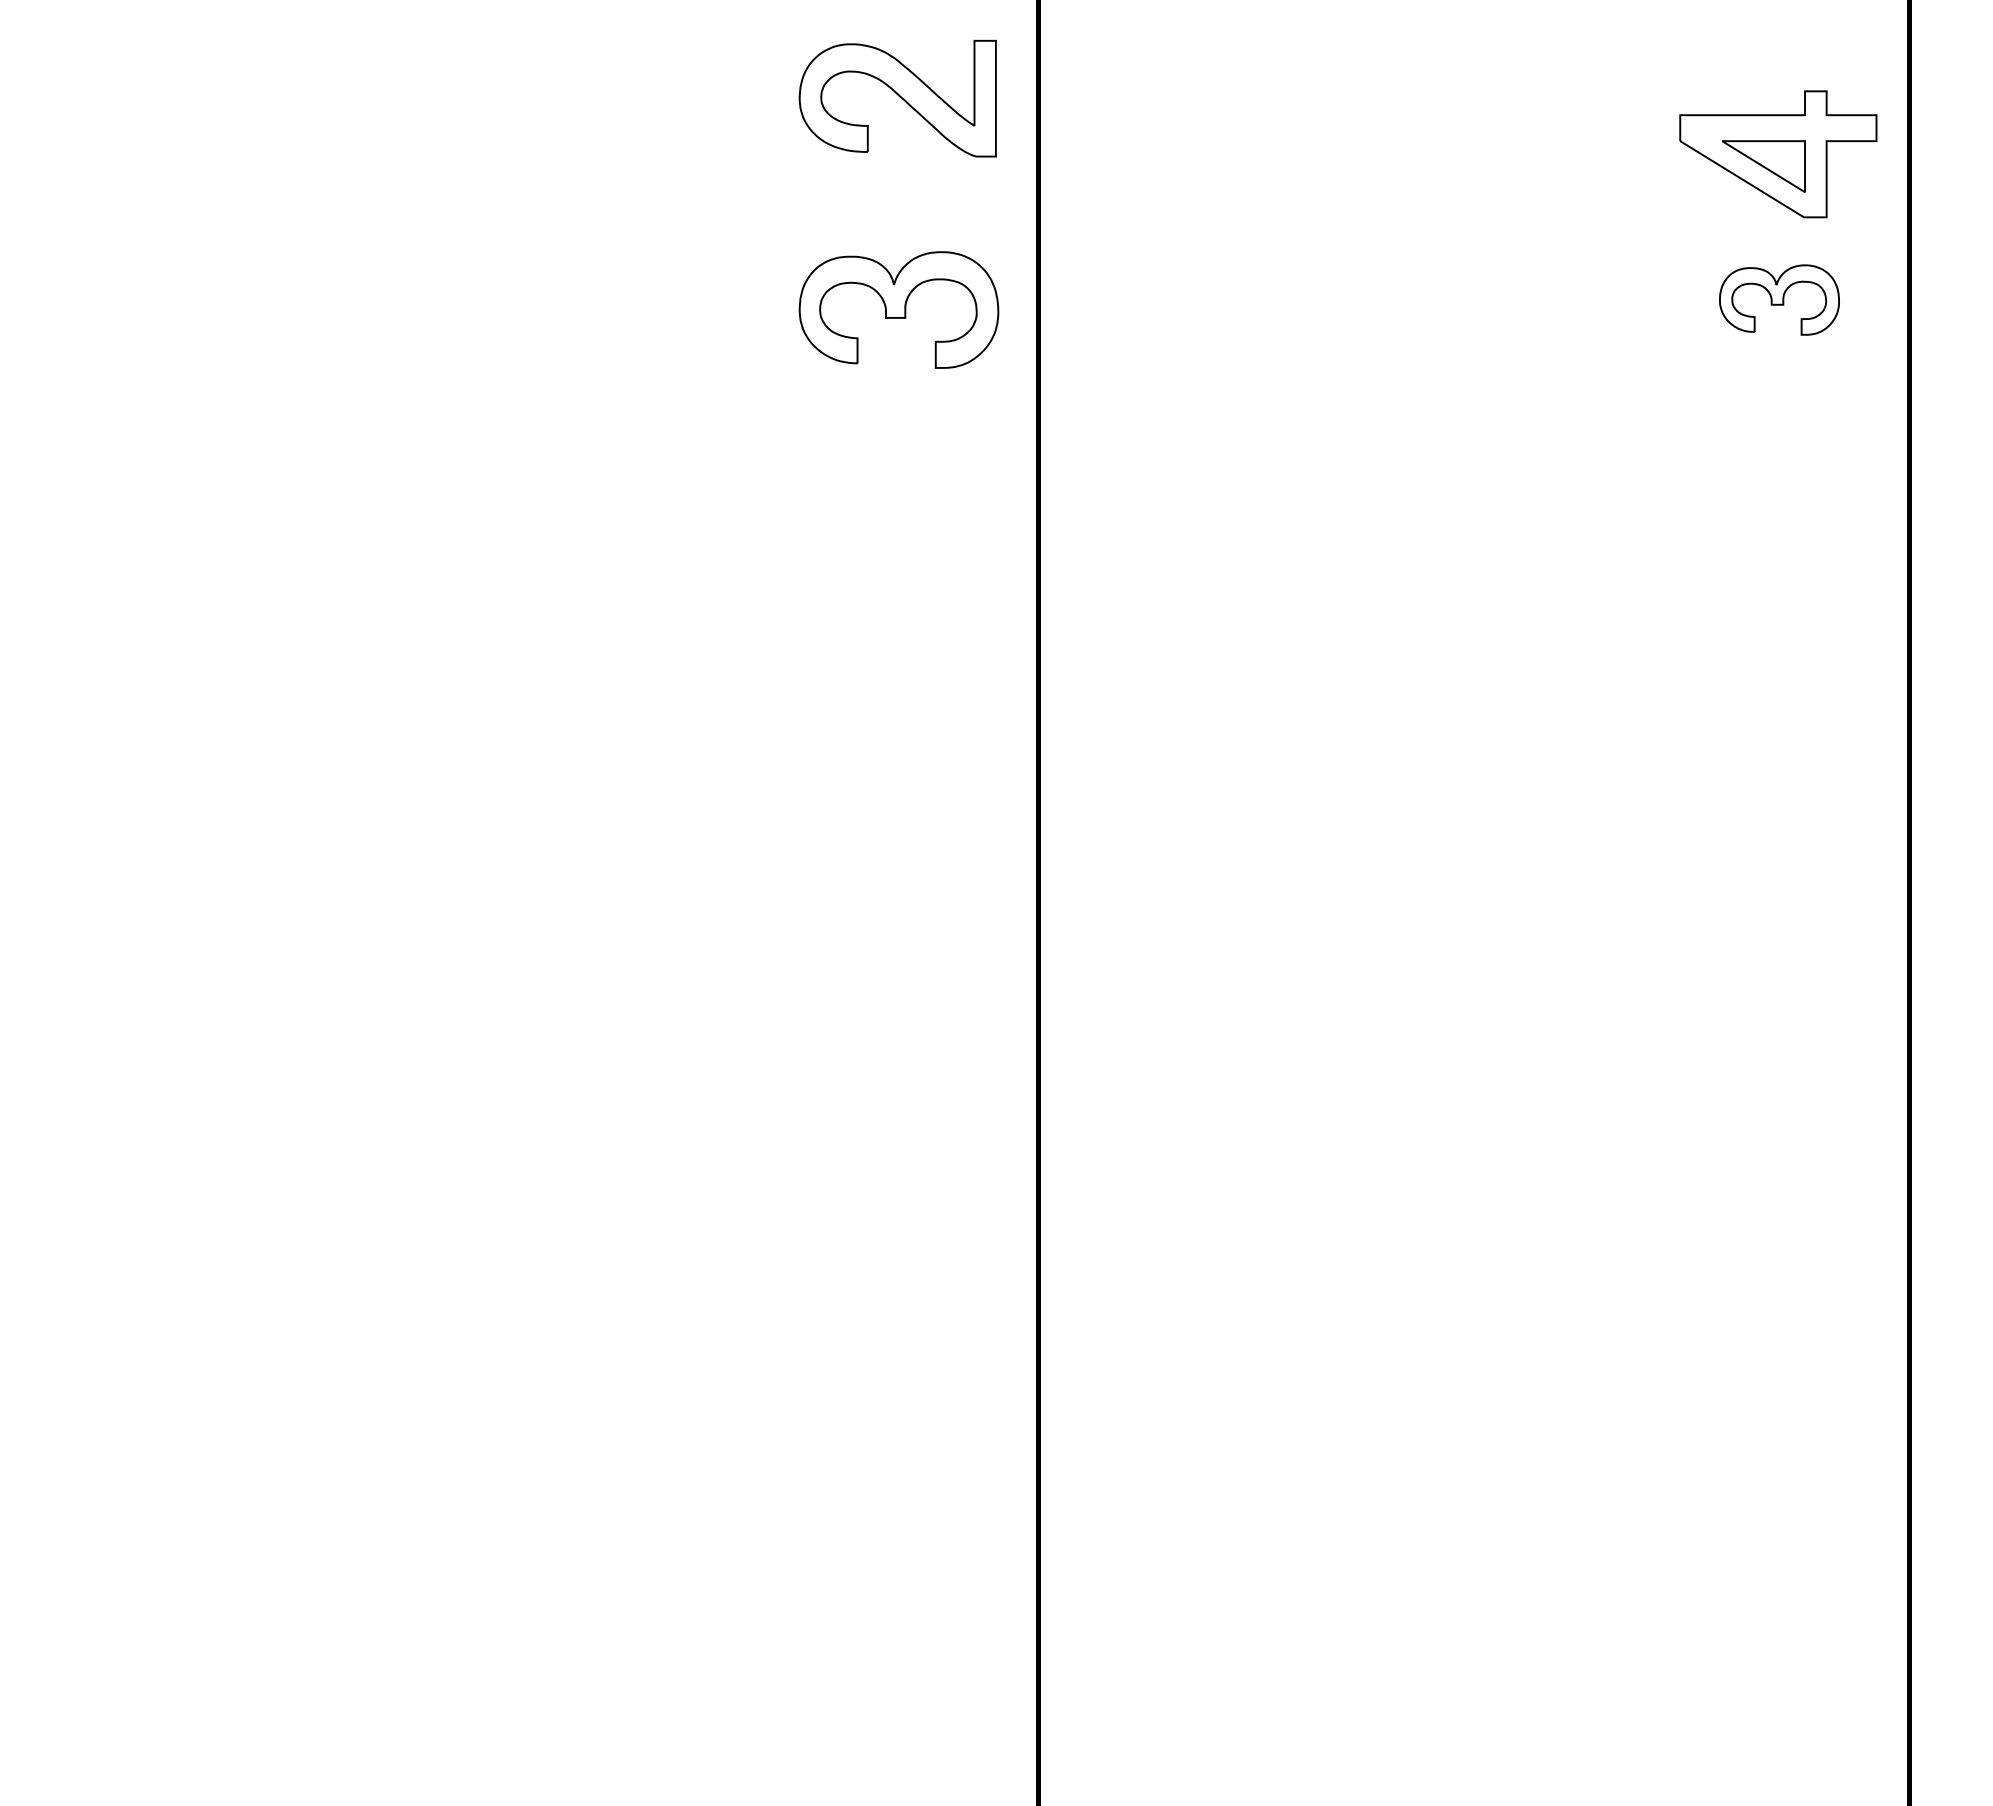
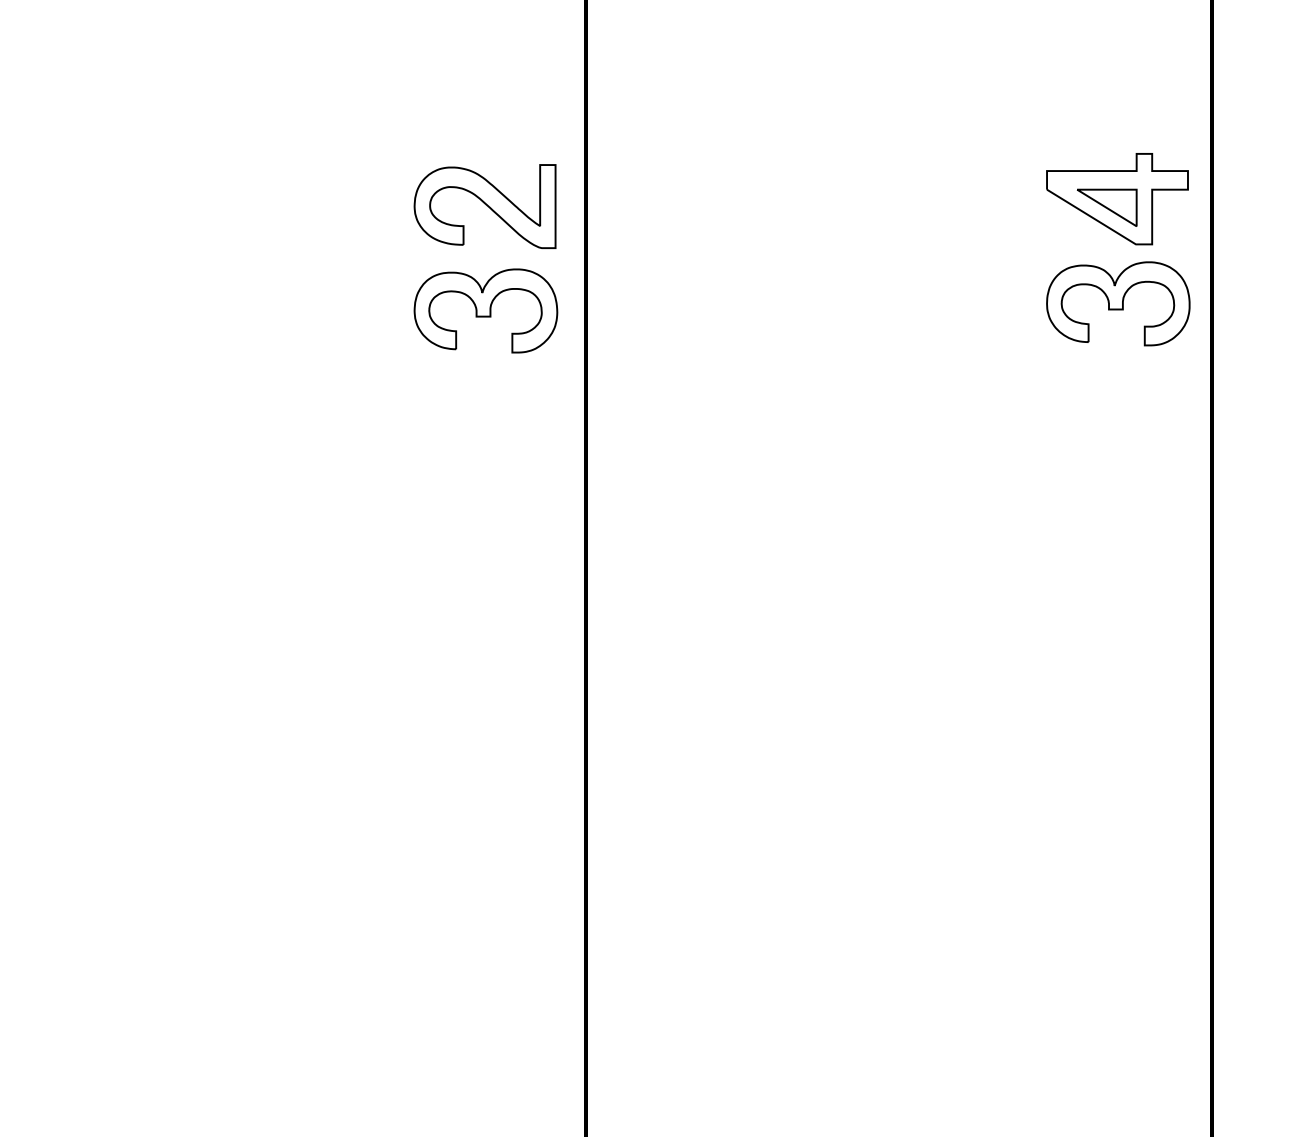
part: (897, 98) -> (484, 206), moved
part: (1779, 299) -> (1118, 303), size x1.67

